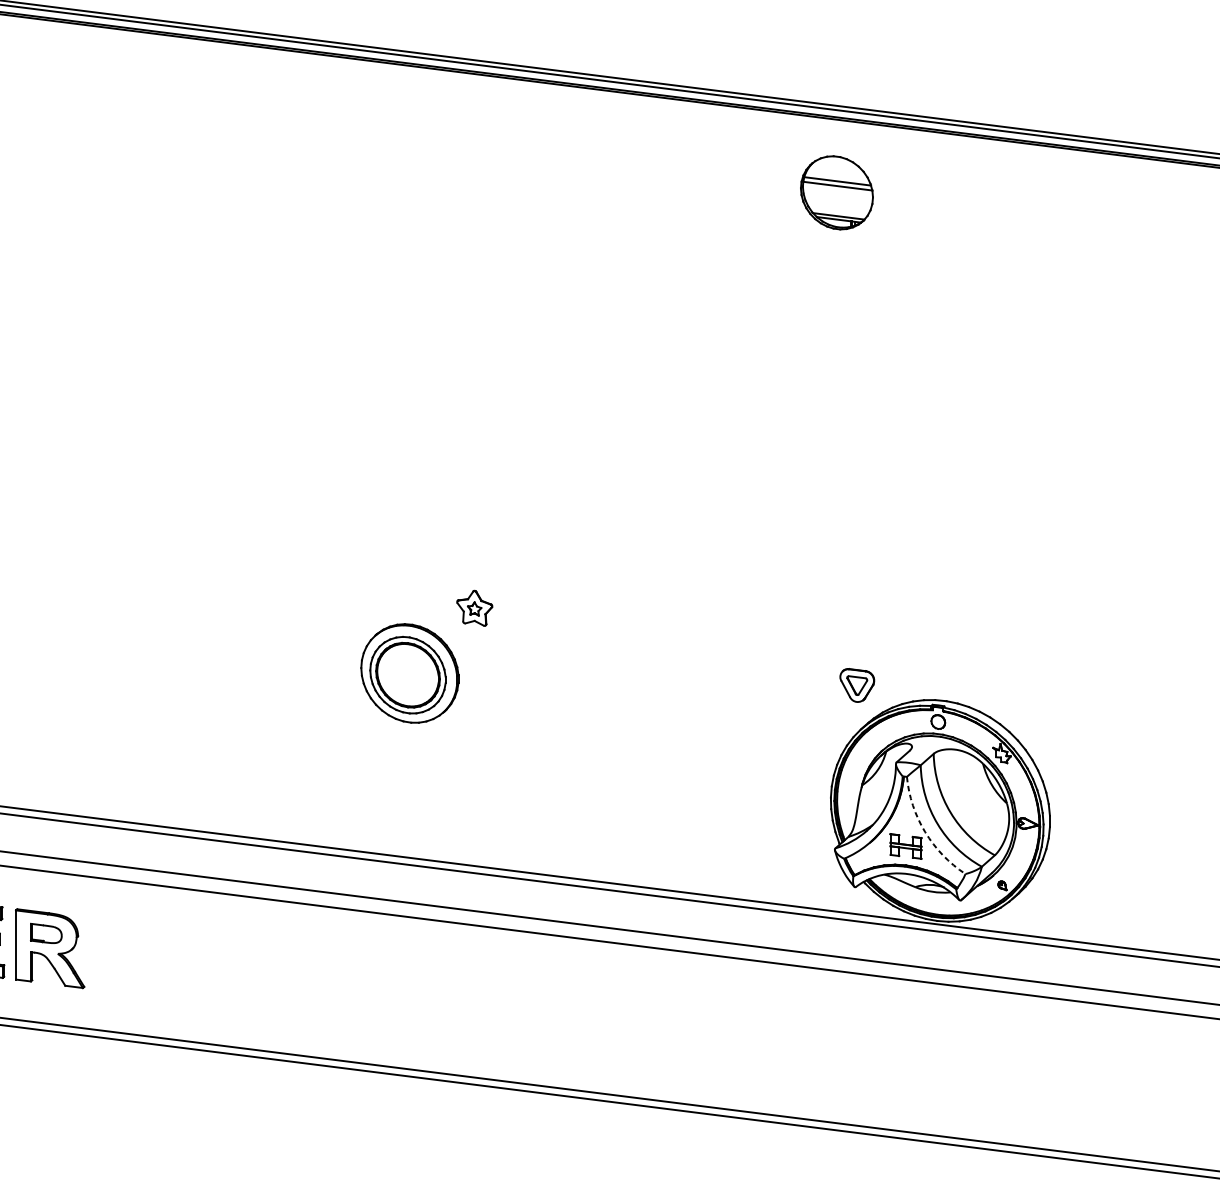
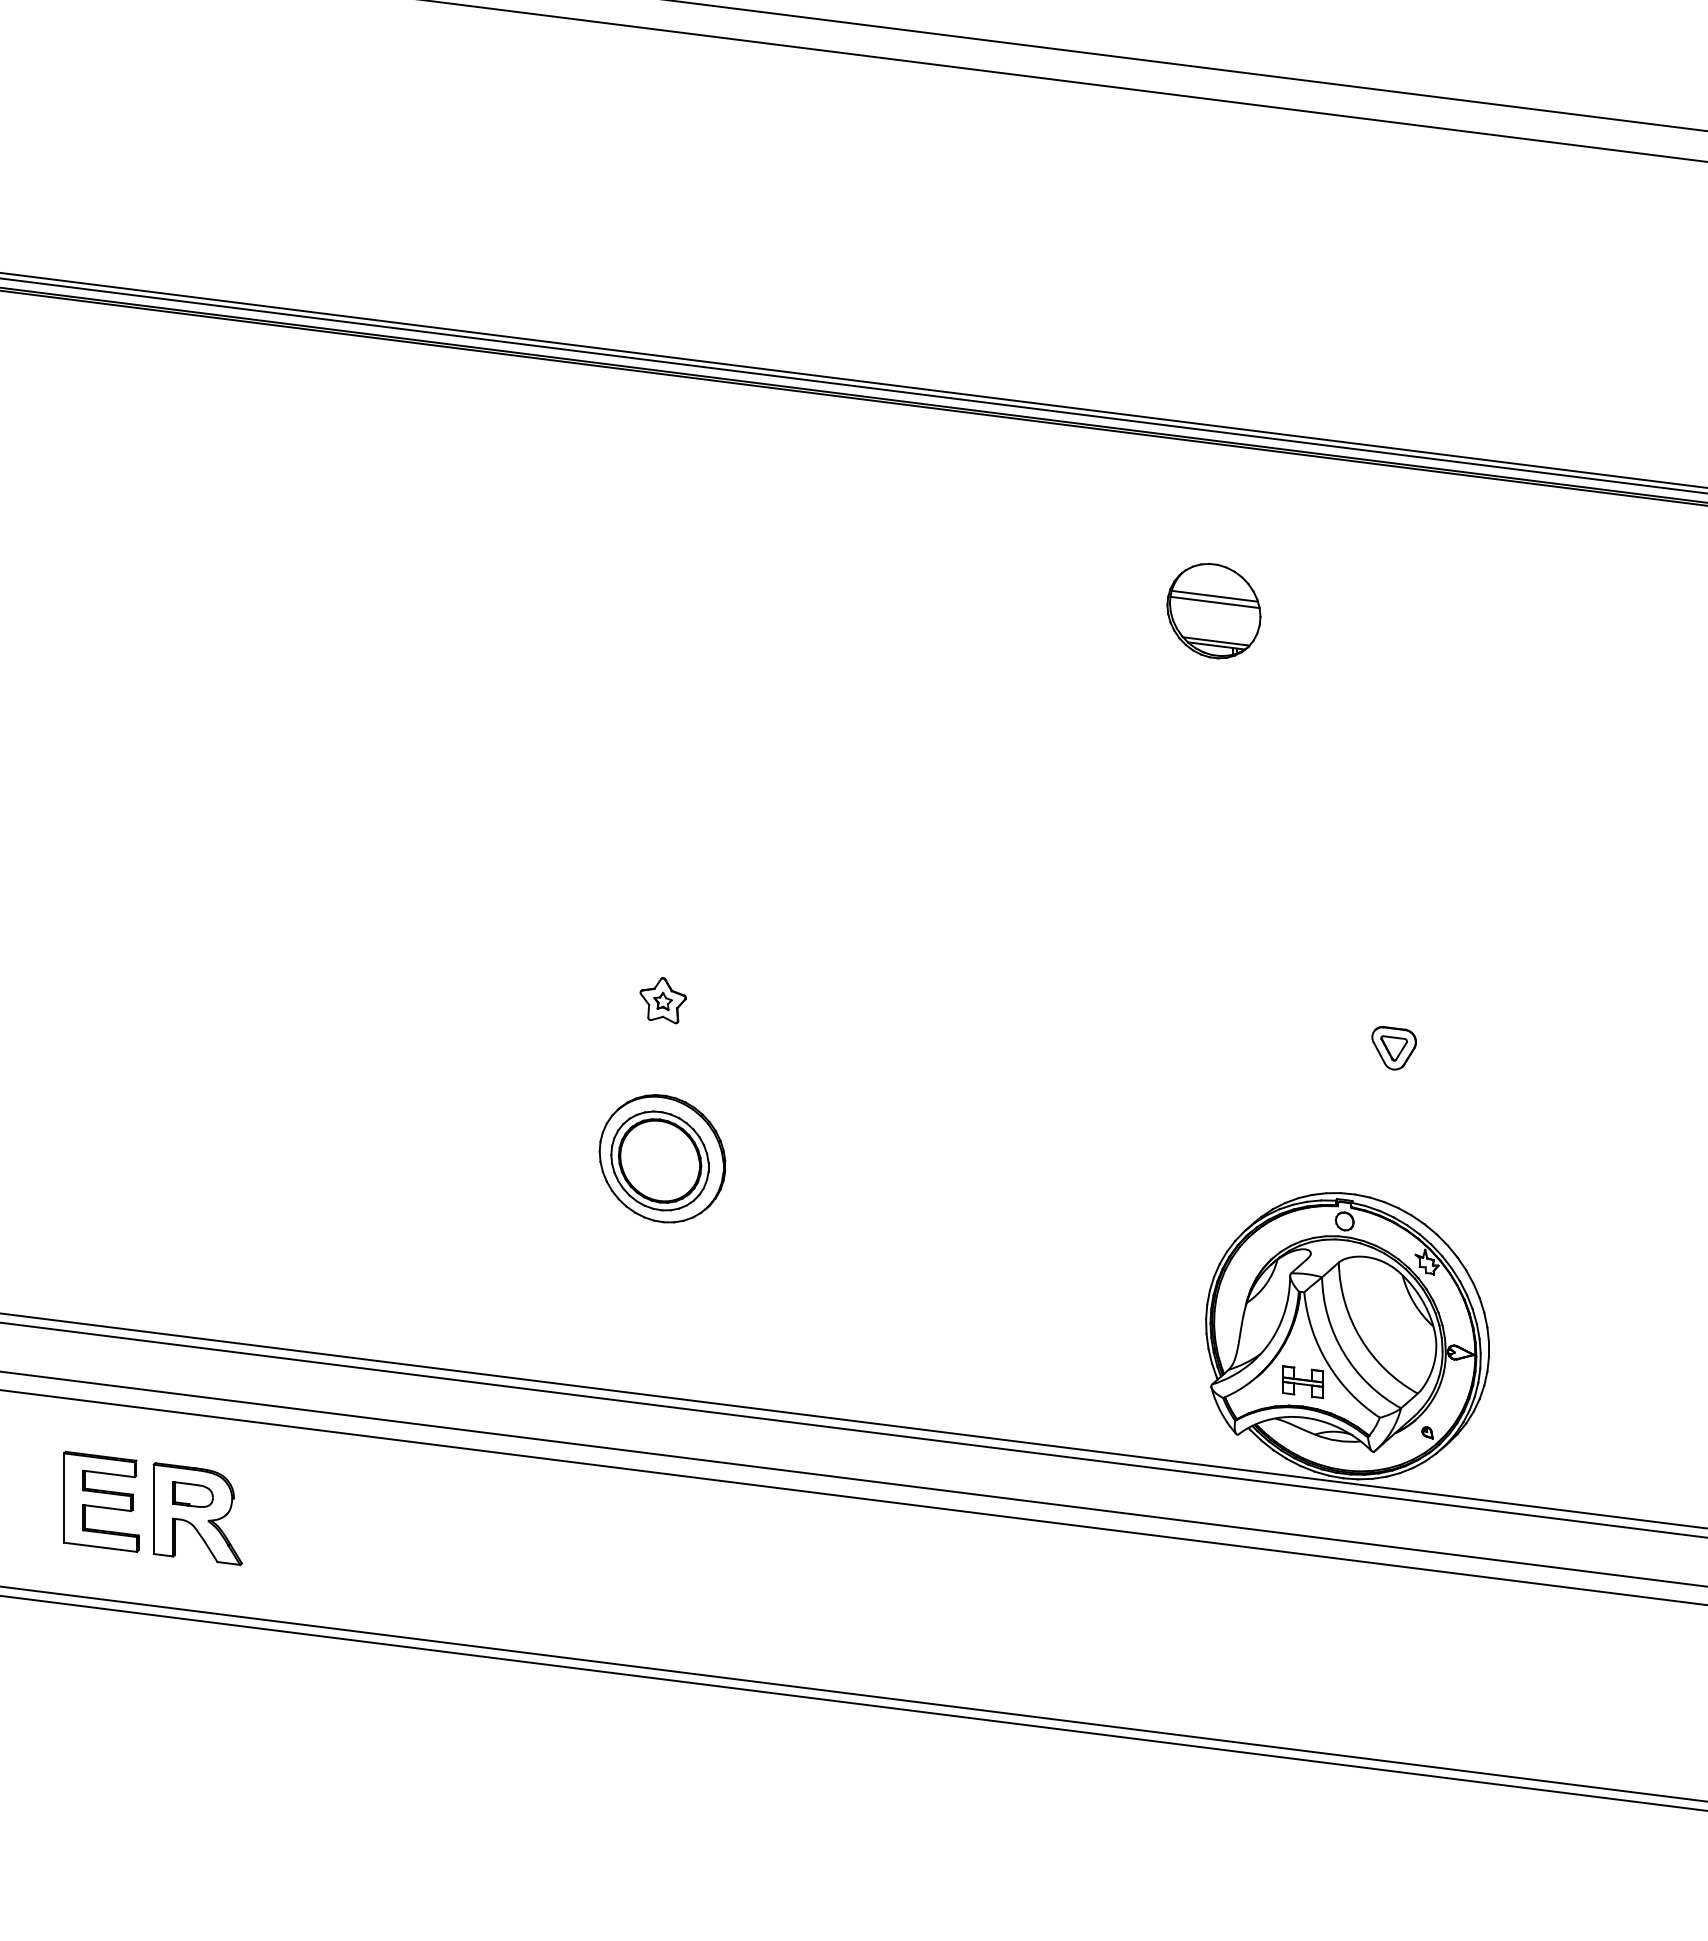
part: (836, 192) -> (1213, 610), moved
part: (474, 608) -> (662, 1000), moved
part: (856, 685) -> (1393, 1048), moved
arc: (924, 832) -> (1327, 1363), dashed -> solid

